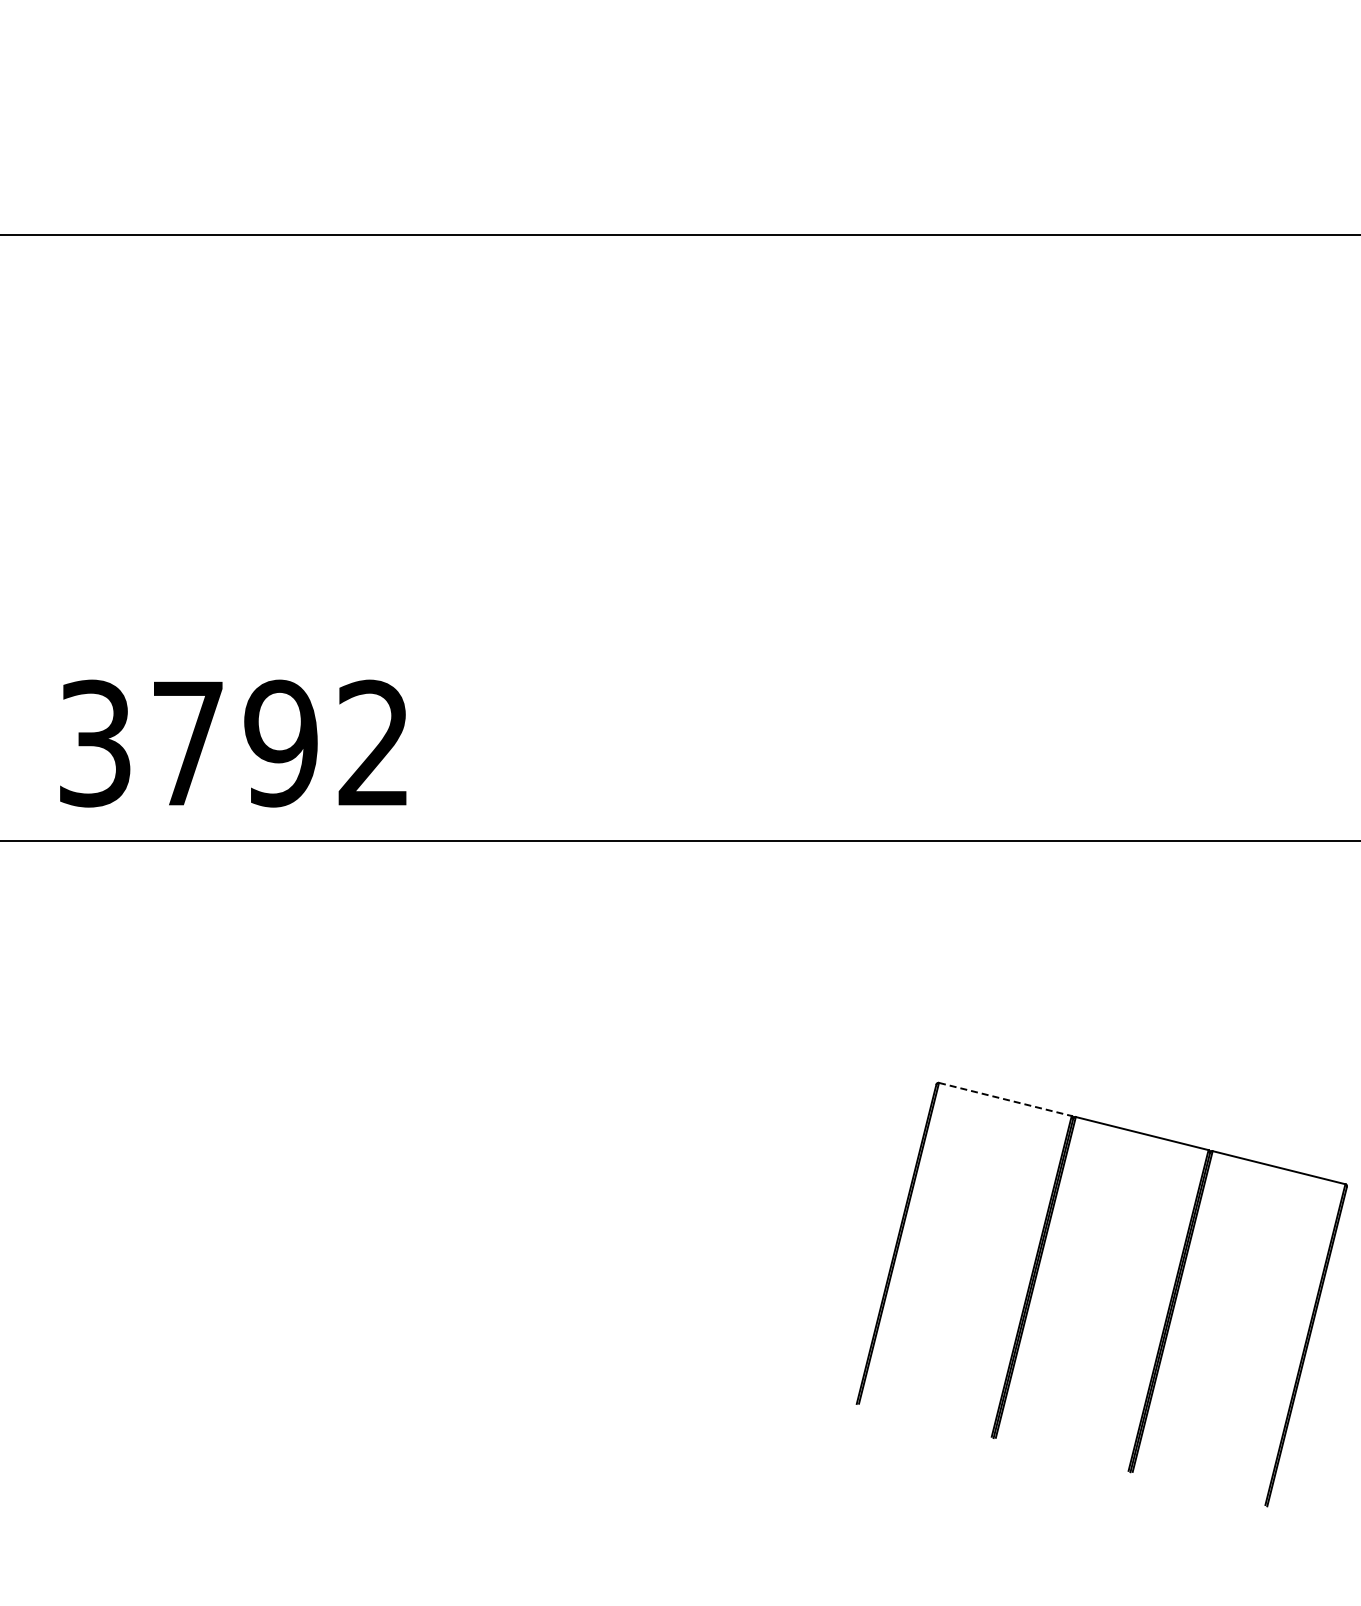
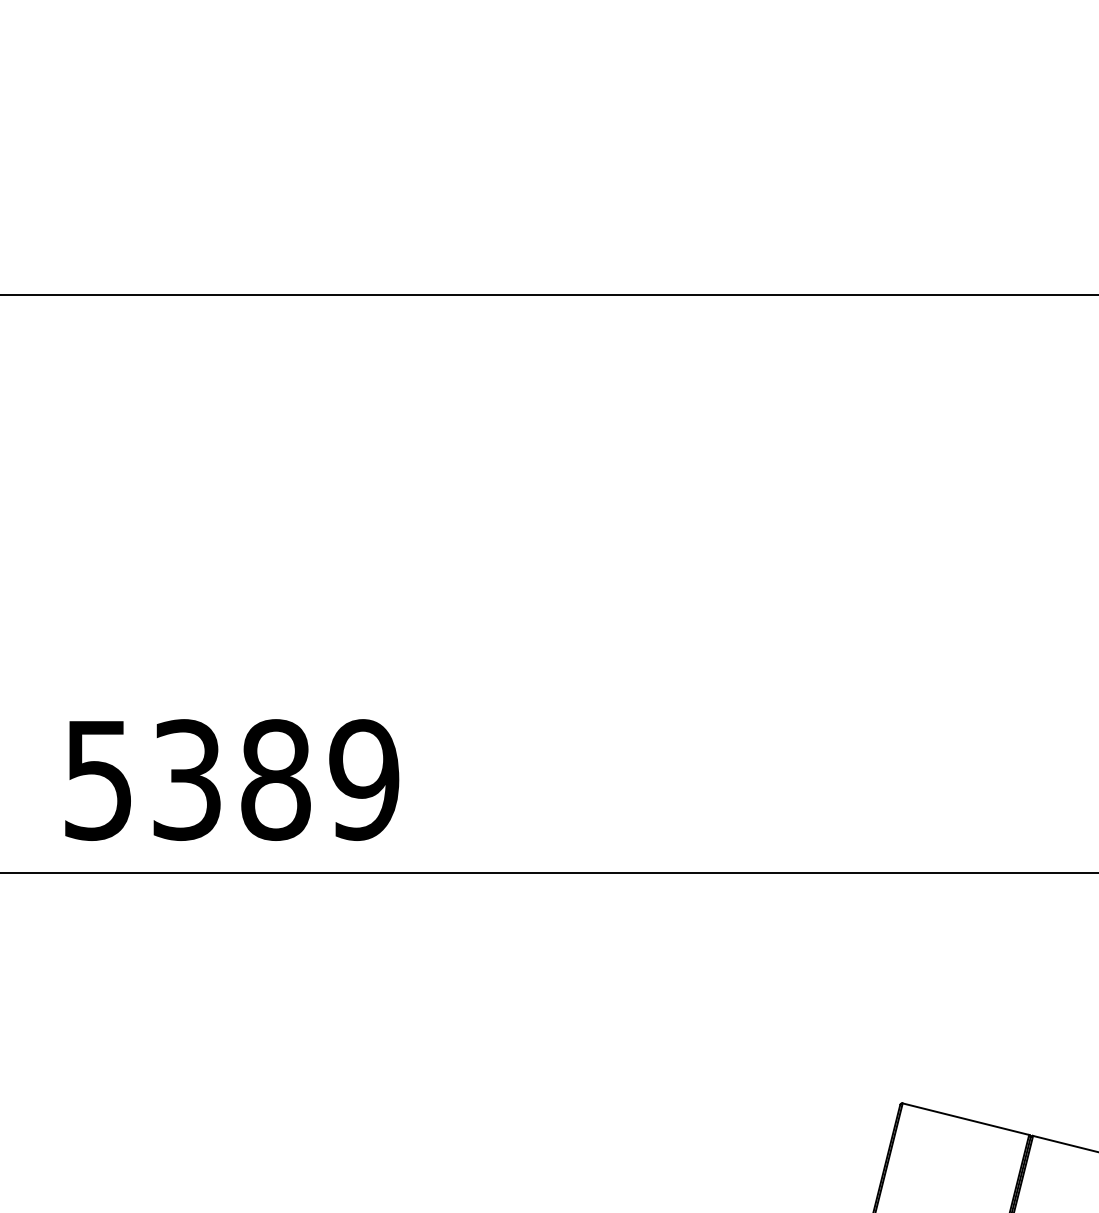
text: (235, 743) -> (232, 779), 3792 -> 5389
line: (1005, 1099) -> (966, 1119), dashed -> solid

